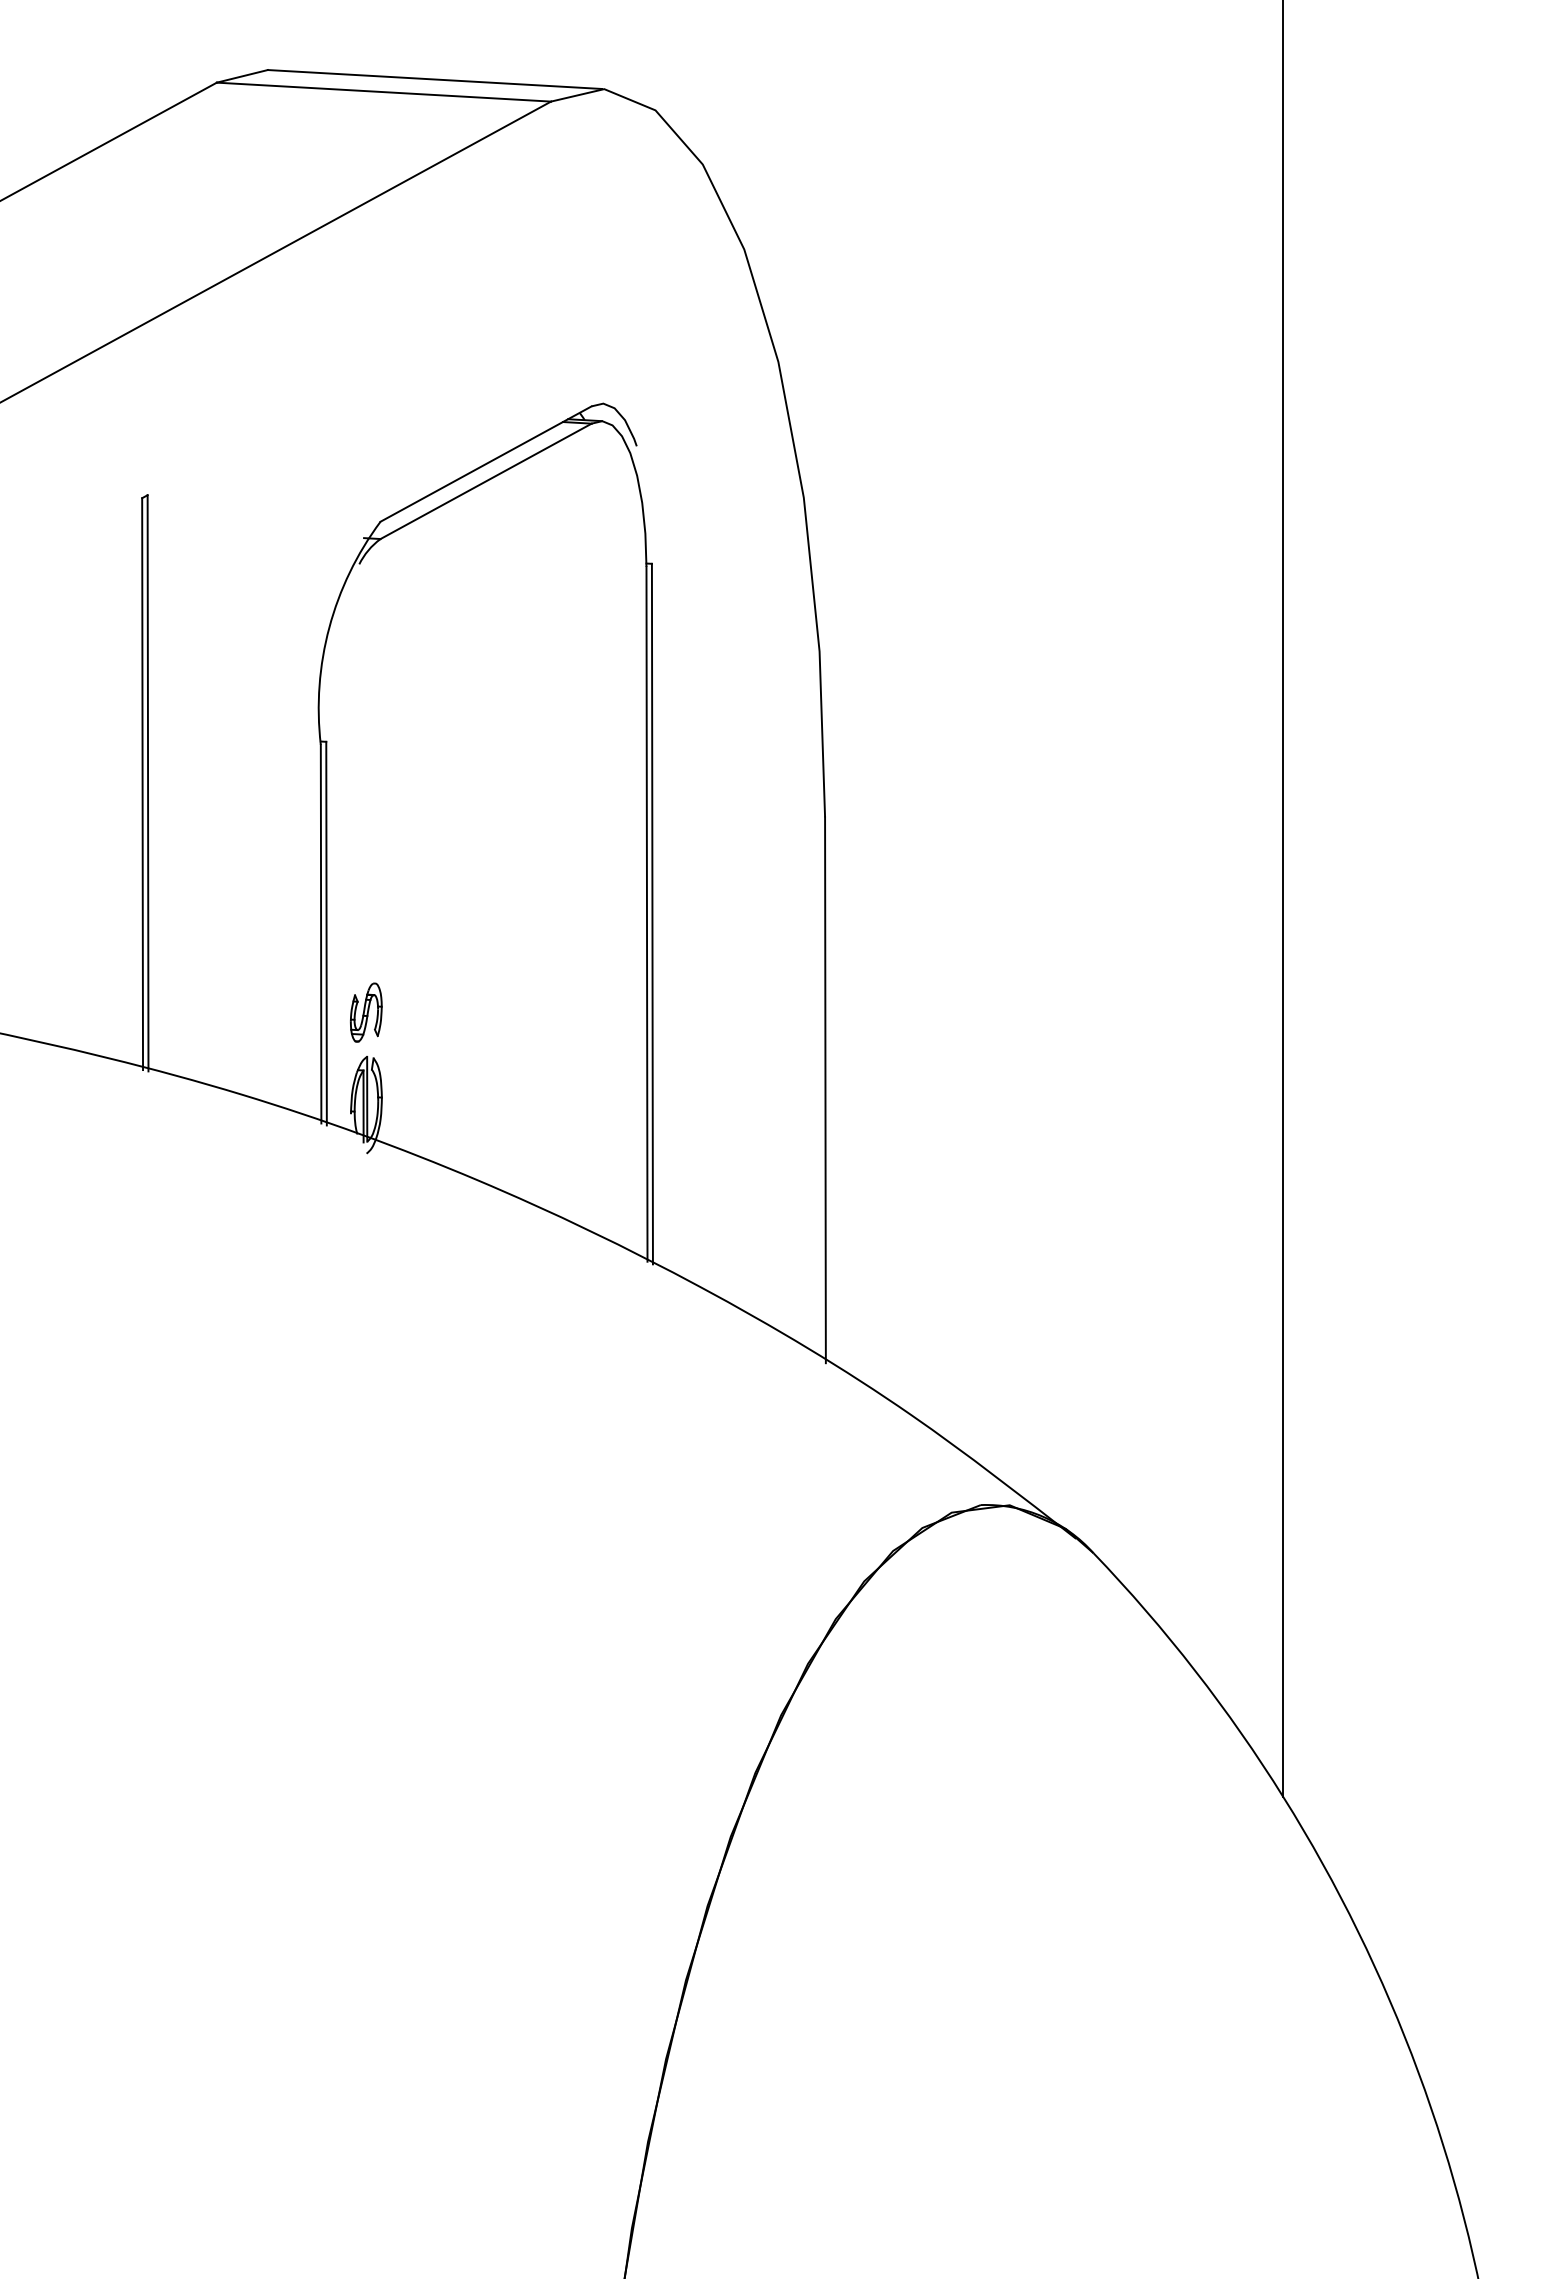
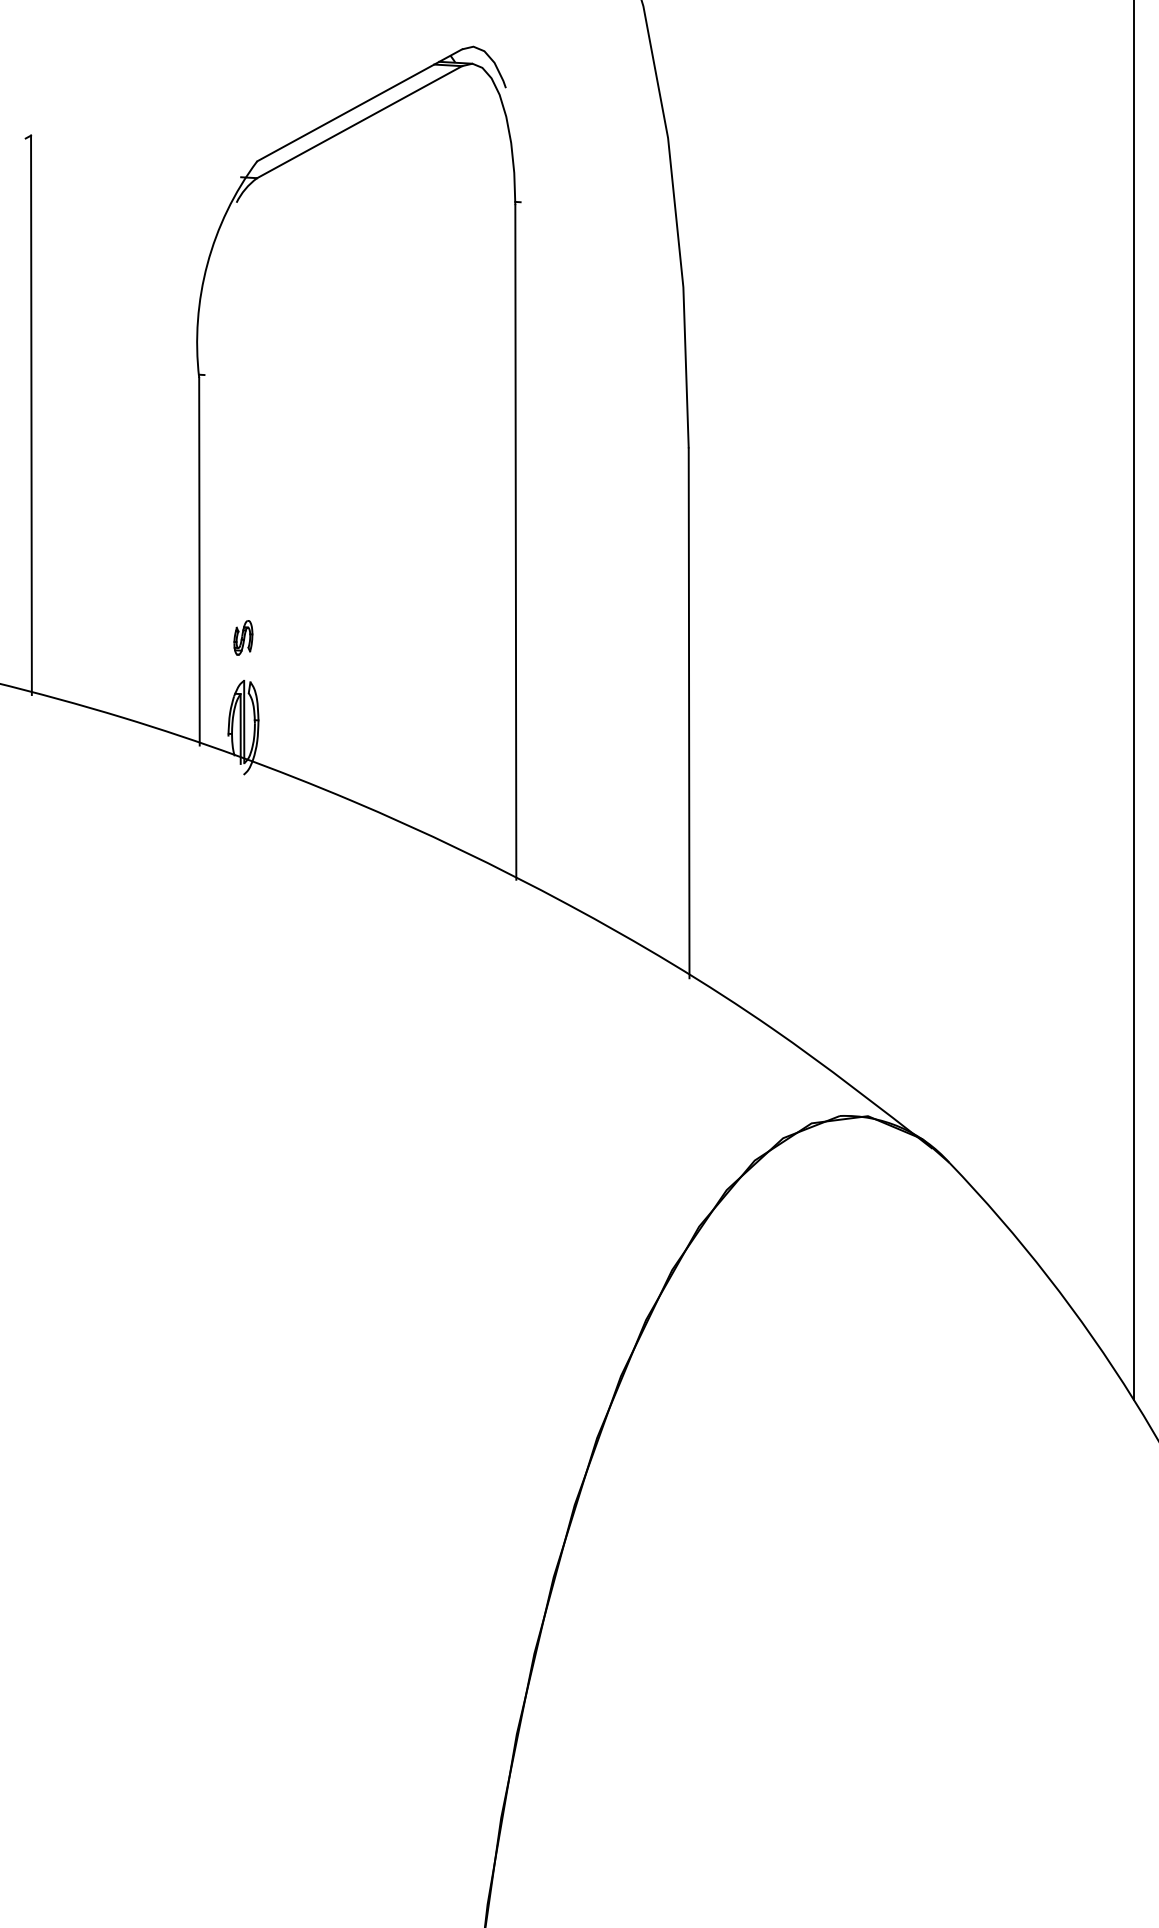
line: (142, 784) -> (26, 416), removed
line: (651, 913) -> (520, 541), removed
line: (326, 933) -> (204, 561), removed
part: (366, 1012) -> (243, 637), size x0.6

